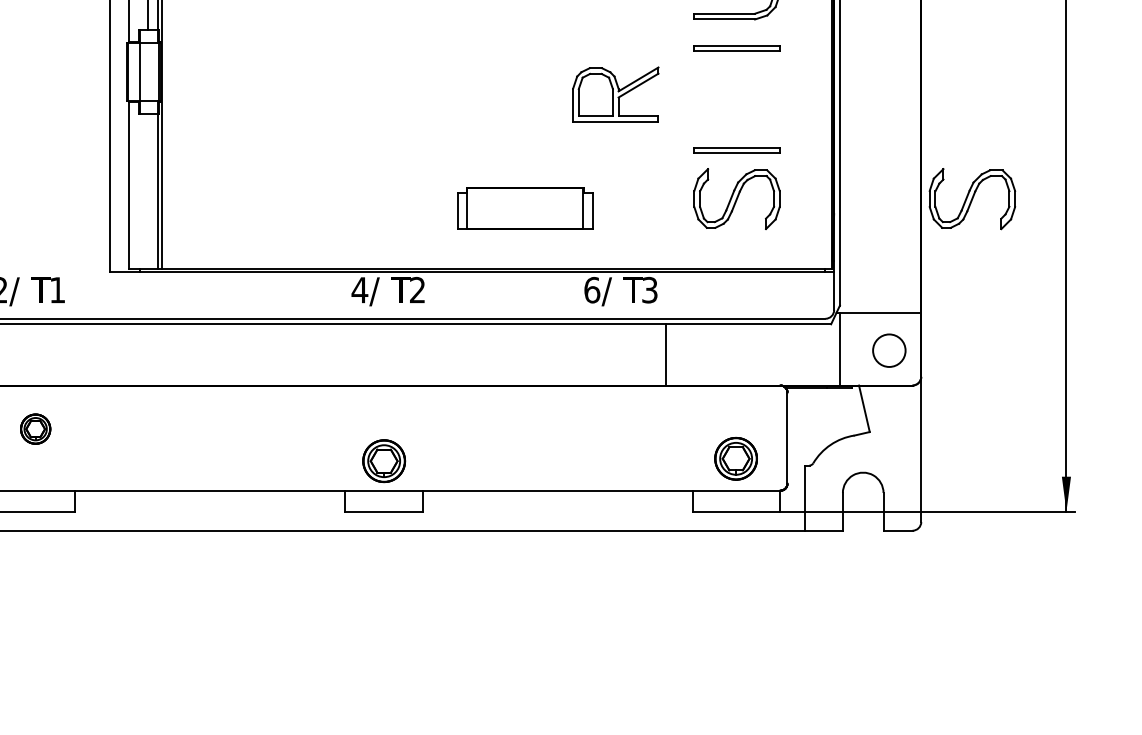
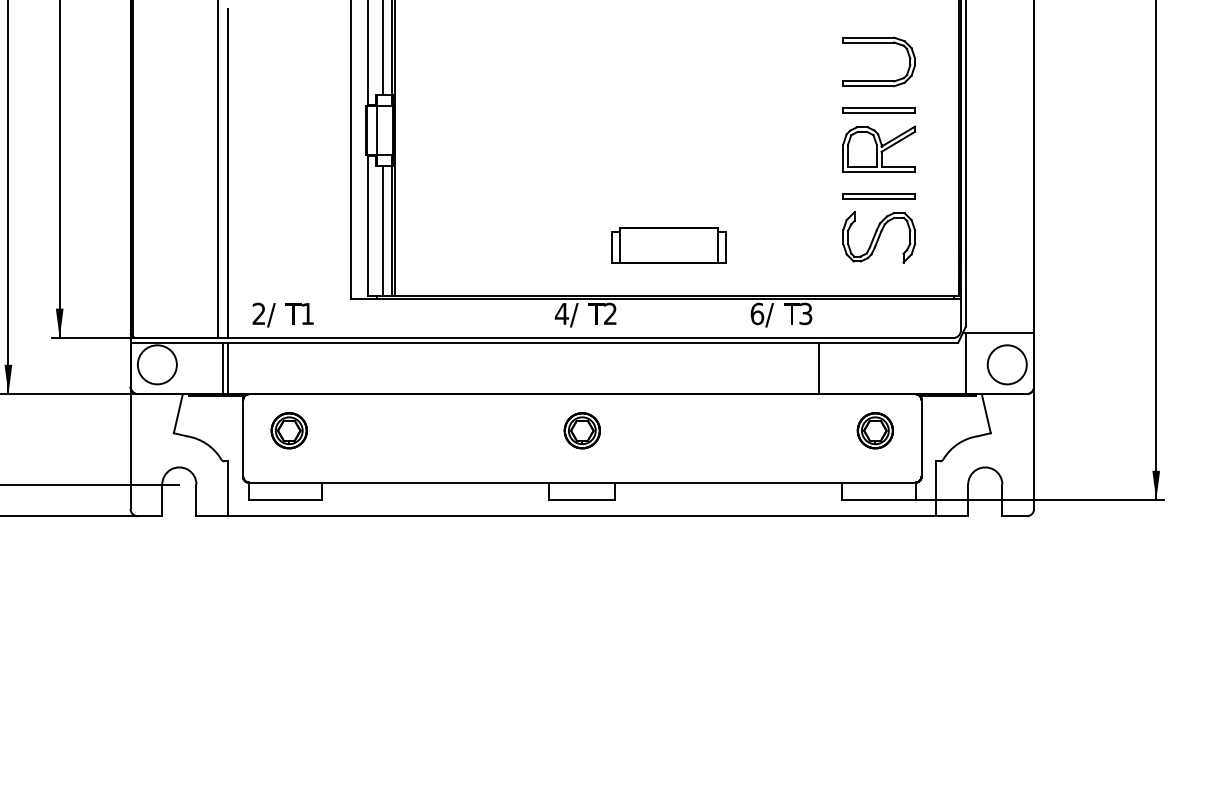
part: (616, 93) -> (879, 148), moved
line: (147, 191) -> (383, 230), added
part: (972, 199) -> (1077, 237), removed
part: (524, 208) -> (668, 245), moved
circle: (888, 350) -> (1006, 364), size x1.43
part: (34, 428) -> (288, 430), size x1.43
part: (735, 458) -> (874, 430), moved
part: (383, 460) -> (581, 430), moved

